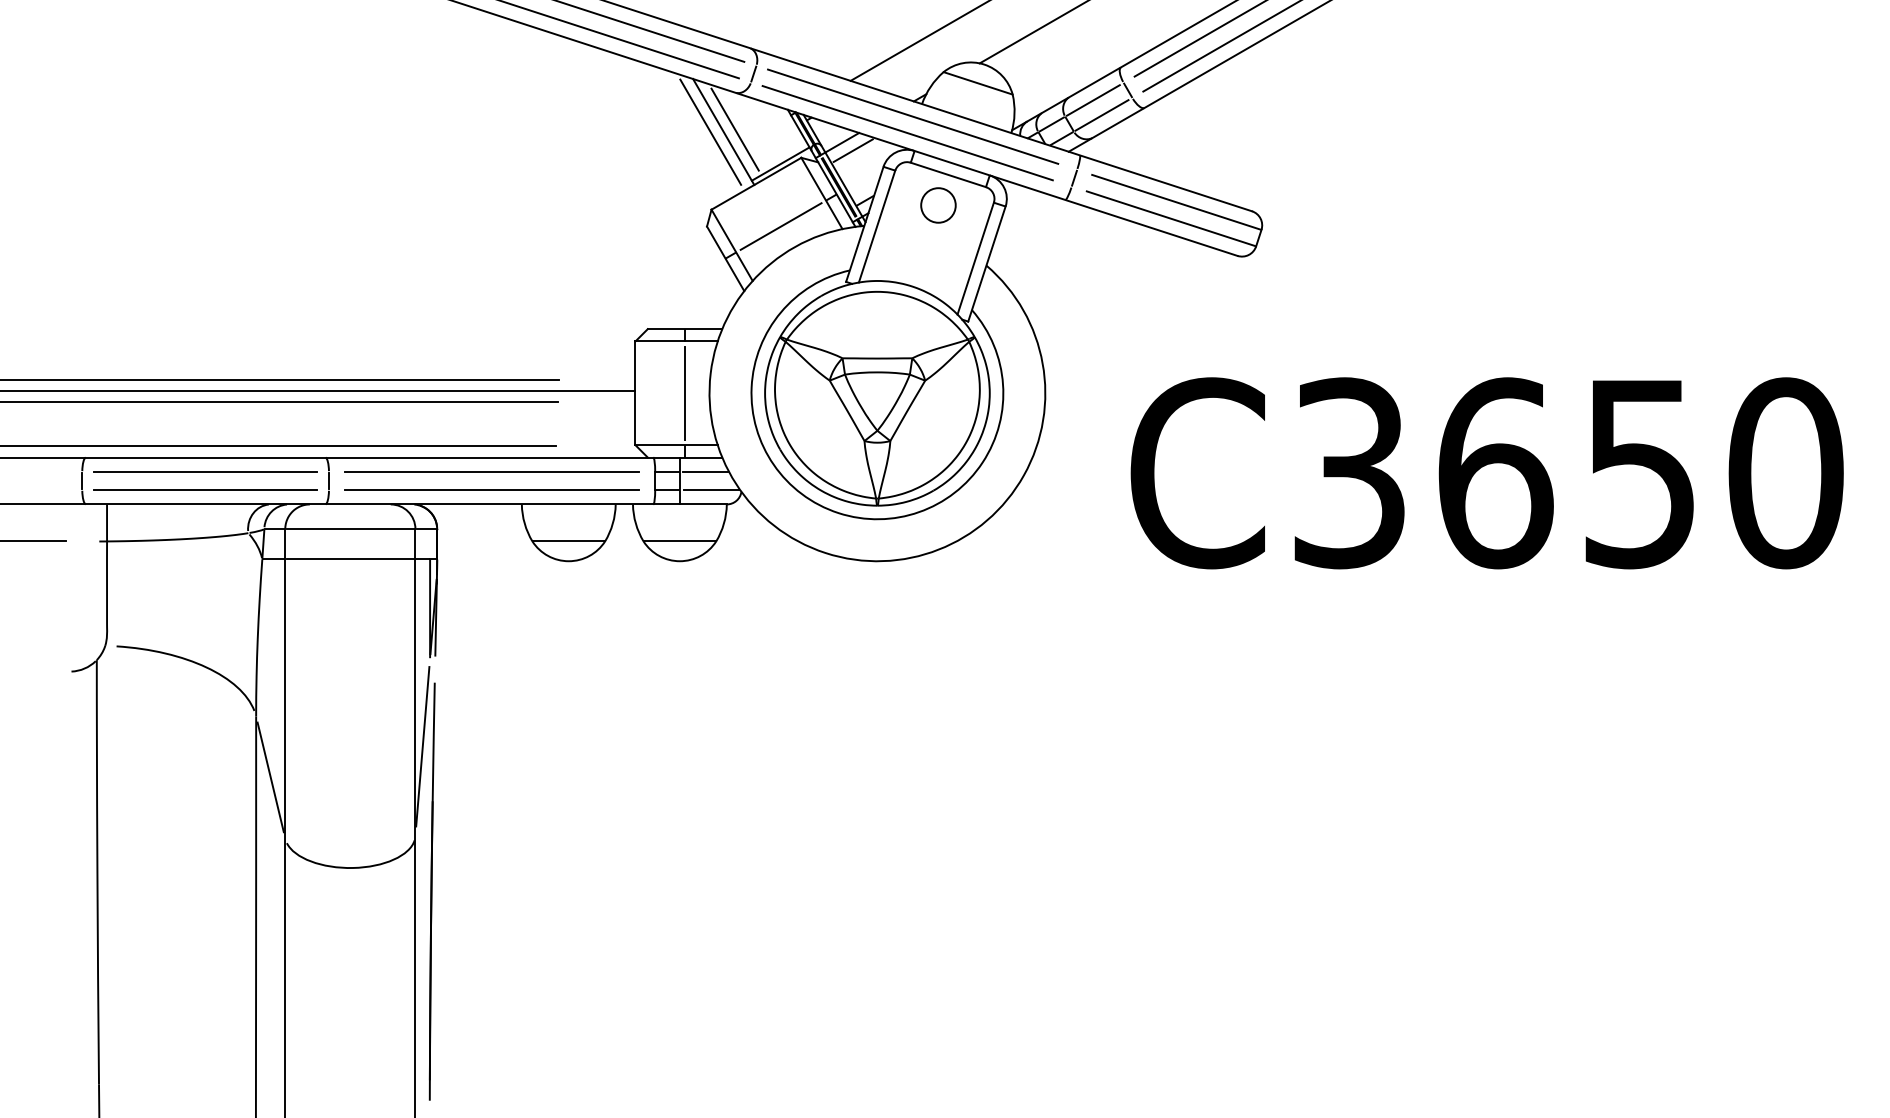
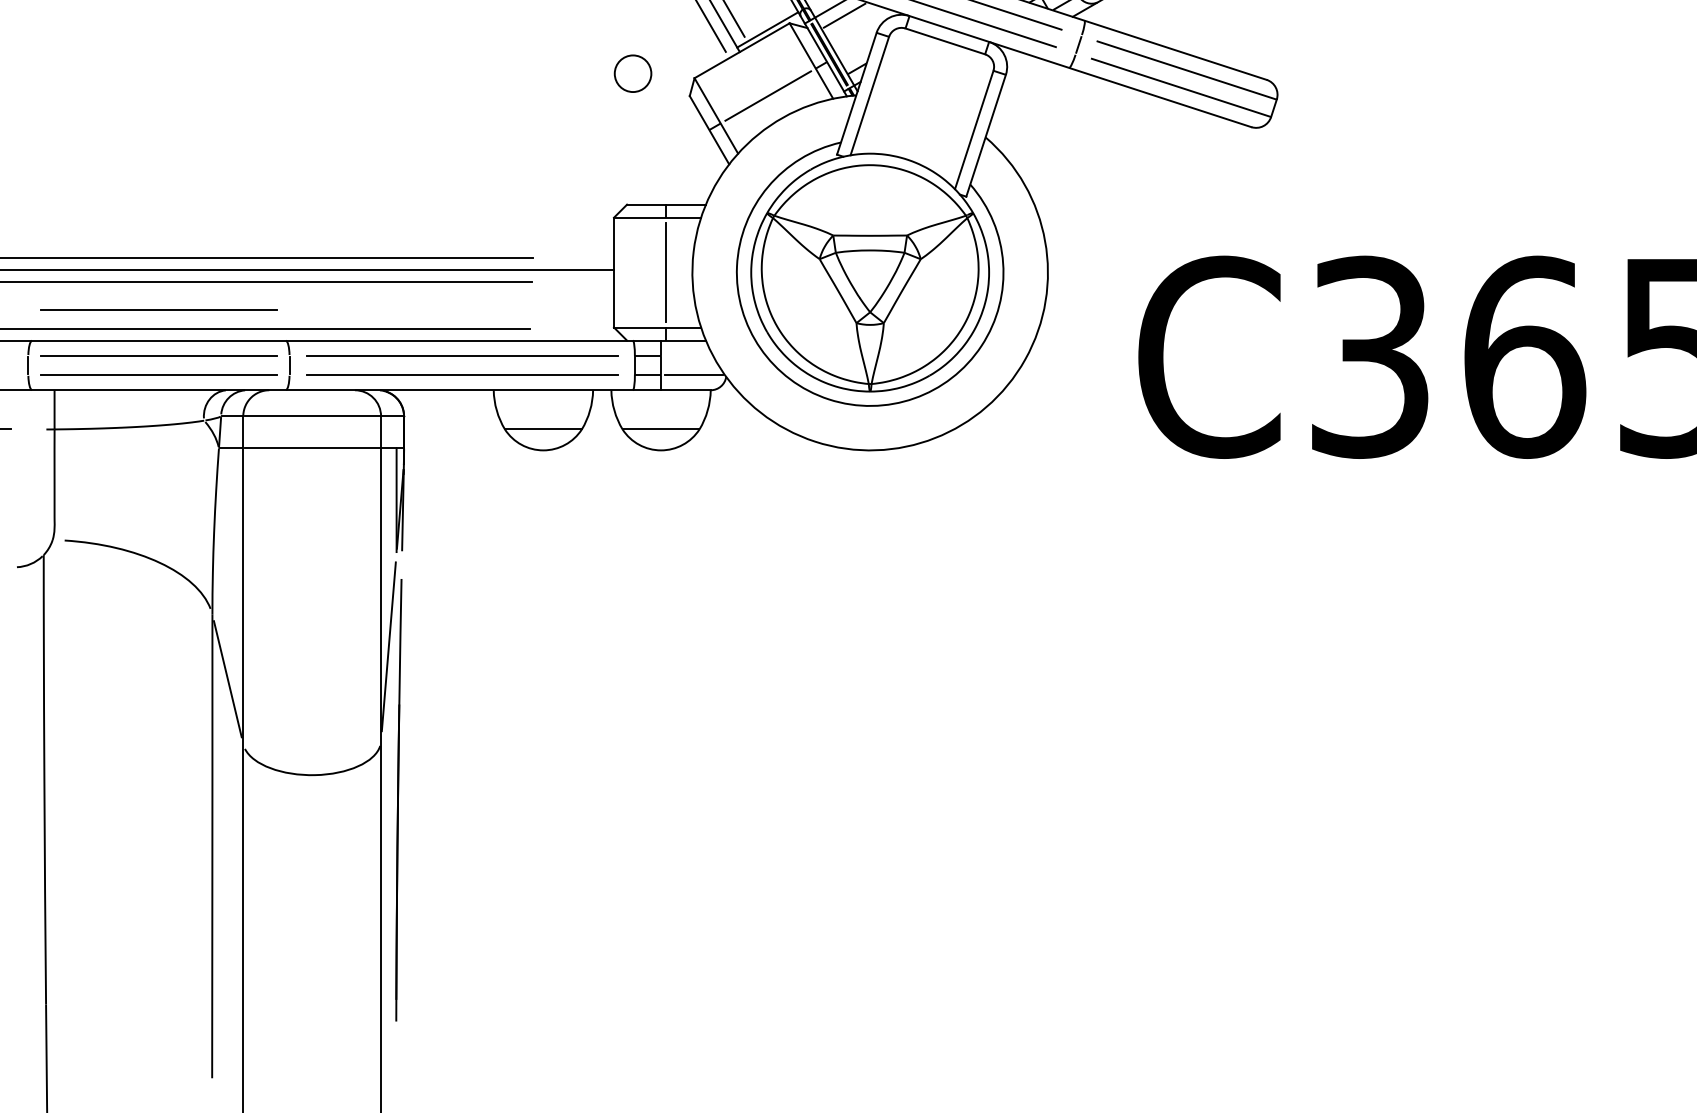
circle: (938, 205) -> (633, 73), moved
line: (205, 428) -> (158, 309), added
line: (704, 472) -> (687, 356), removed

